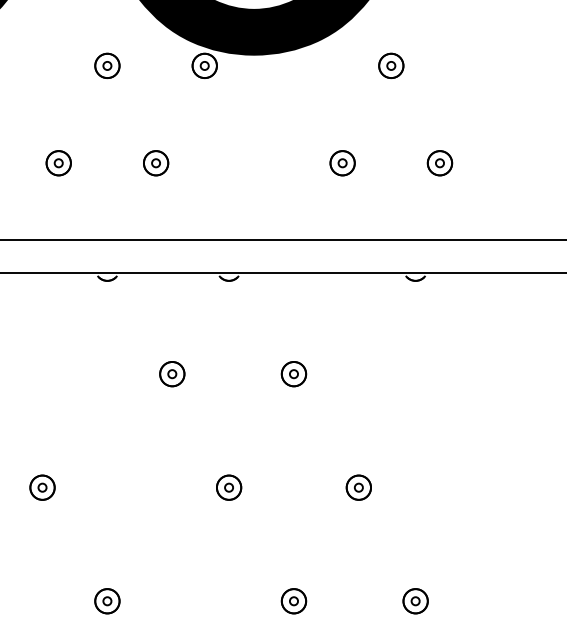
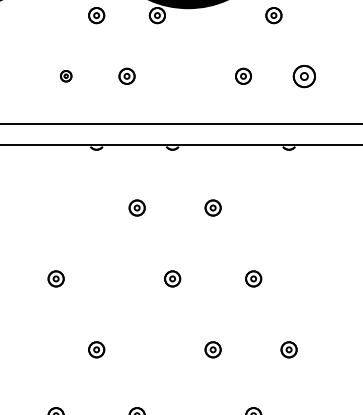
part: (57, 161) -> (65, 75), size x0.7
part: (438, 161) -> (303, 75), size x1.4

